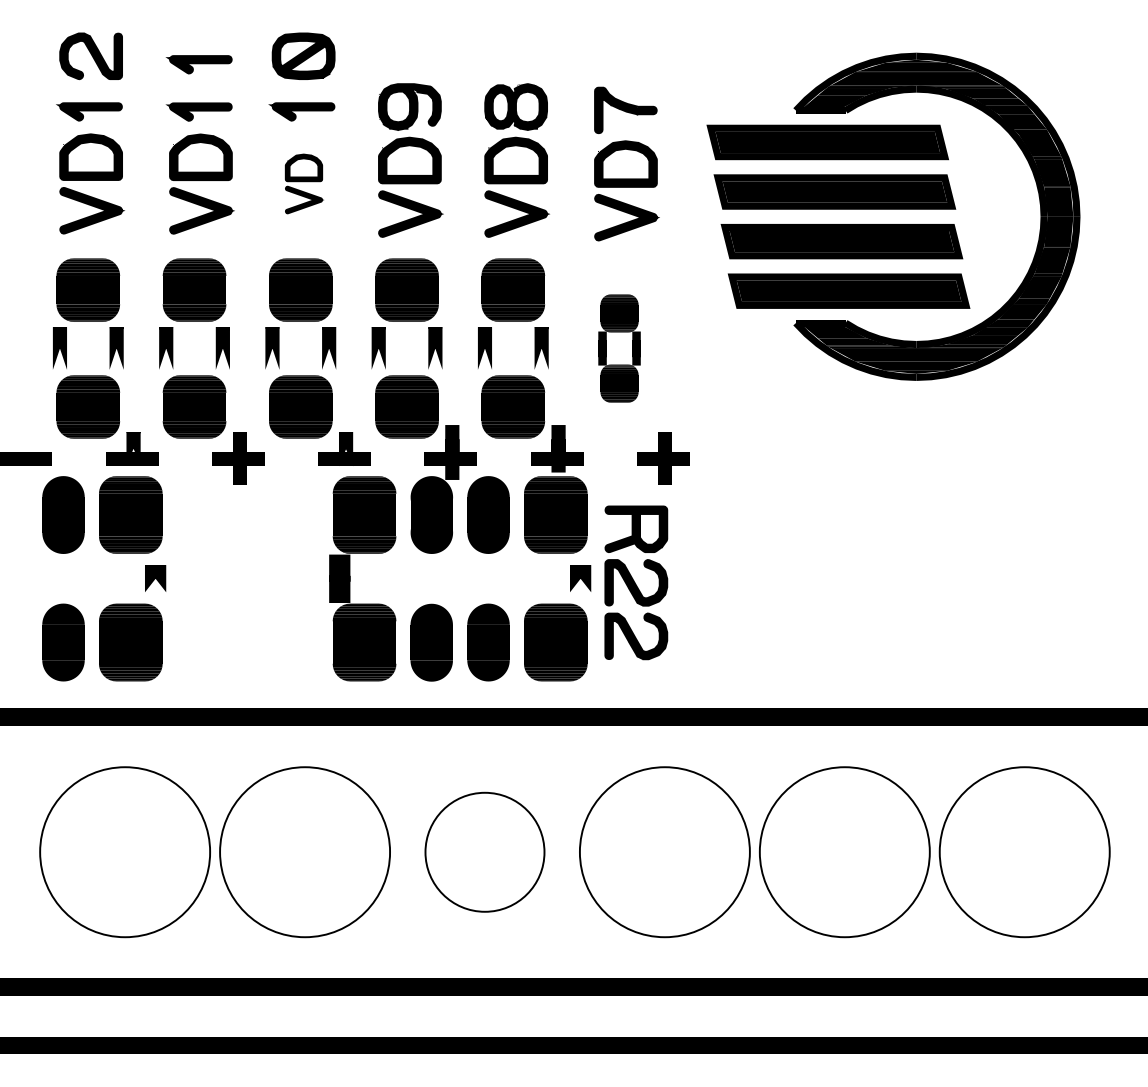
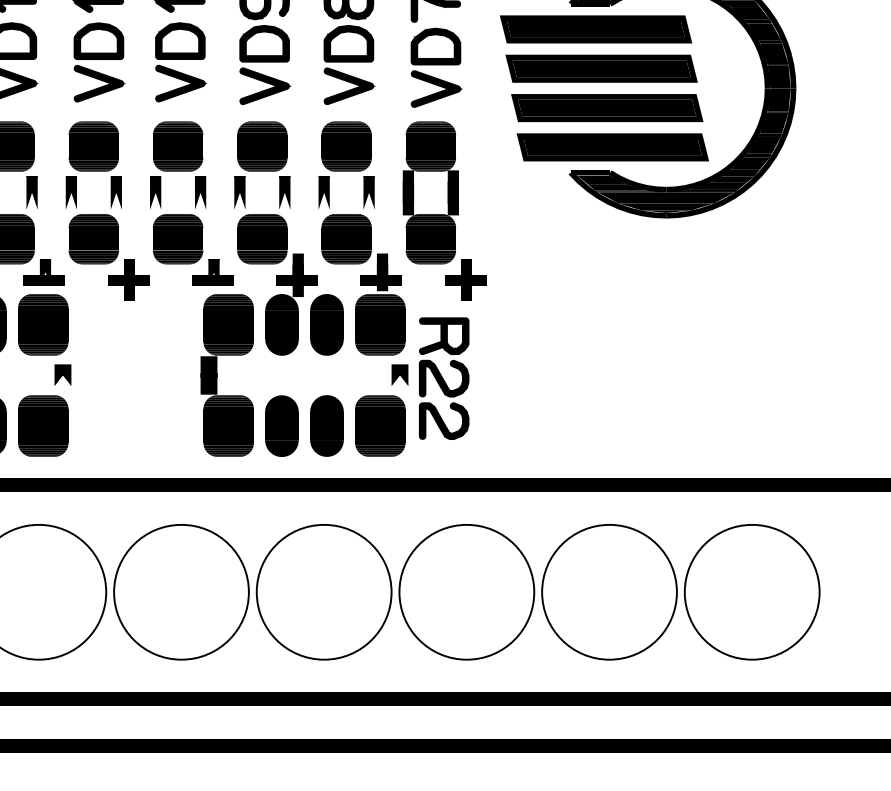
part: (304, 183) -> (181, 61), size x1.67
part: (619, 348) -> (430, 192), size x1.67
part: (484, 852) -> (323, 592), size x1.43

